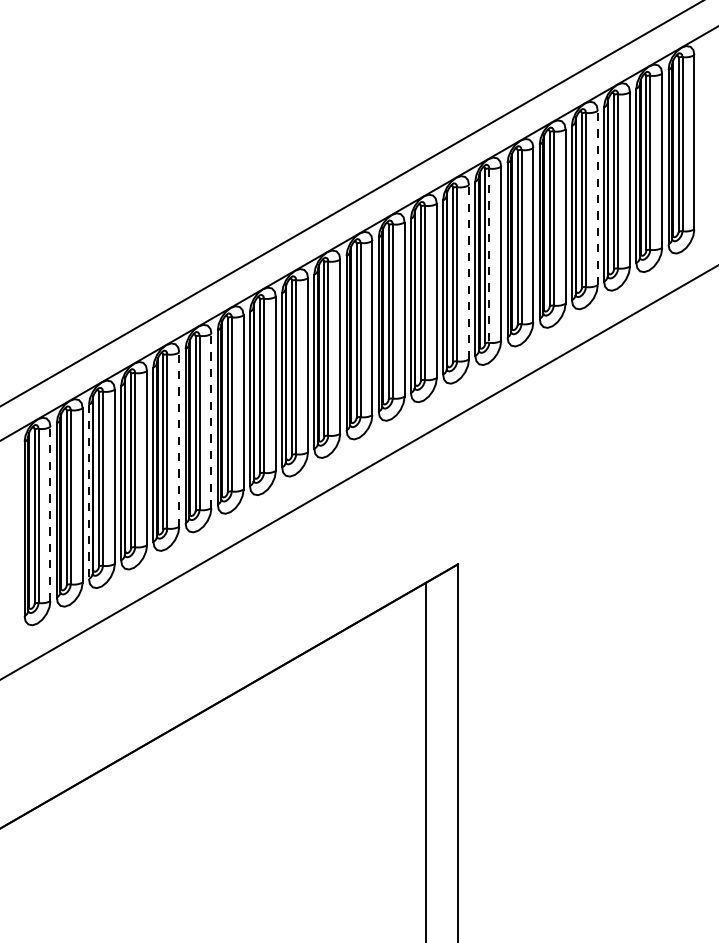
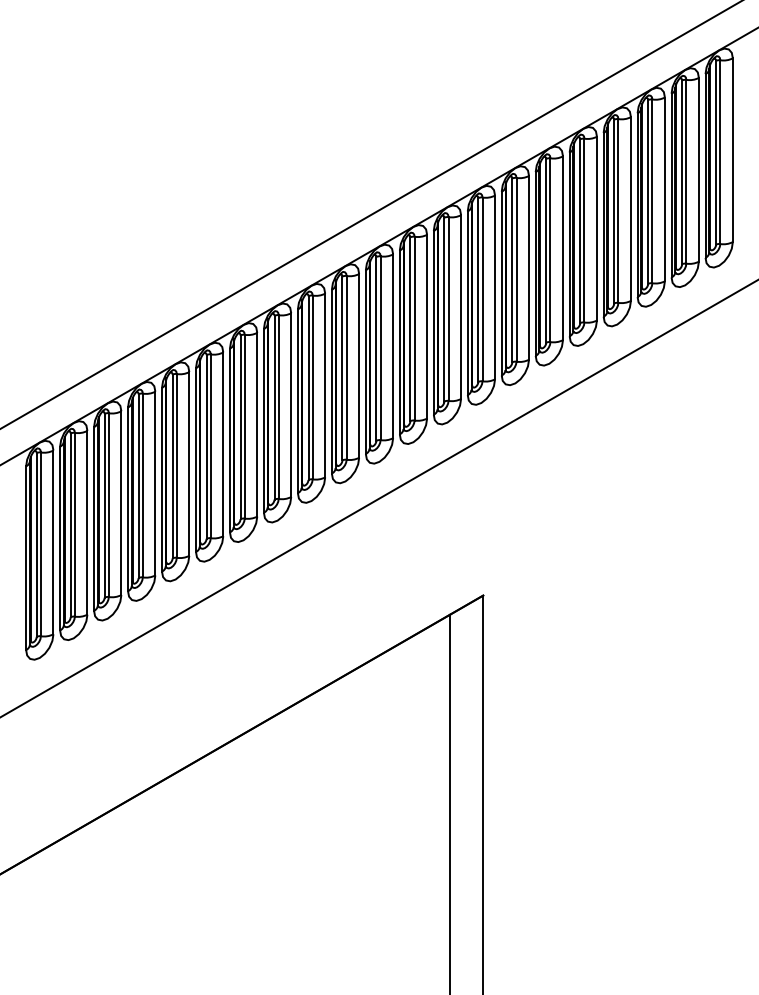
line: (597, 197) -> (630, 208), dashed -> solid
line: (489, 256) -> (516, 270), dashed -> solid
line: (469, 271) -> (495, 286), dashed -> solid
line: (211, 420) -> (223, 443), dashed -> solid
line: (179, 439) -> (189, 463), dashed -> solid
line: (88, 492) -> (93, 519), dashed -> solid
line: (50, 513) -> (53, 541), dashed -> solid

